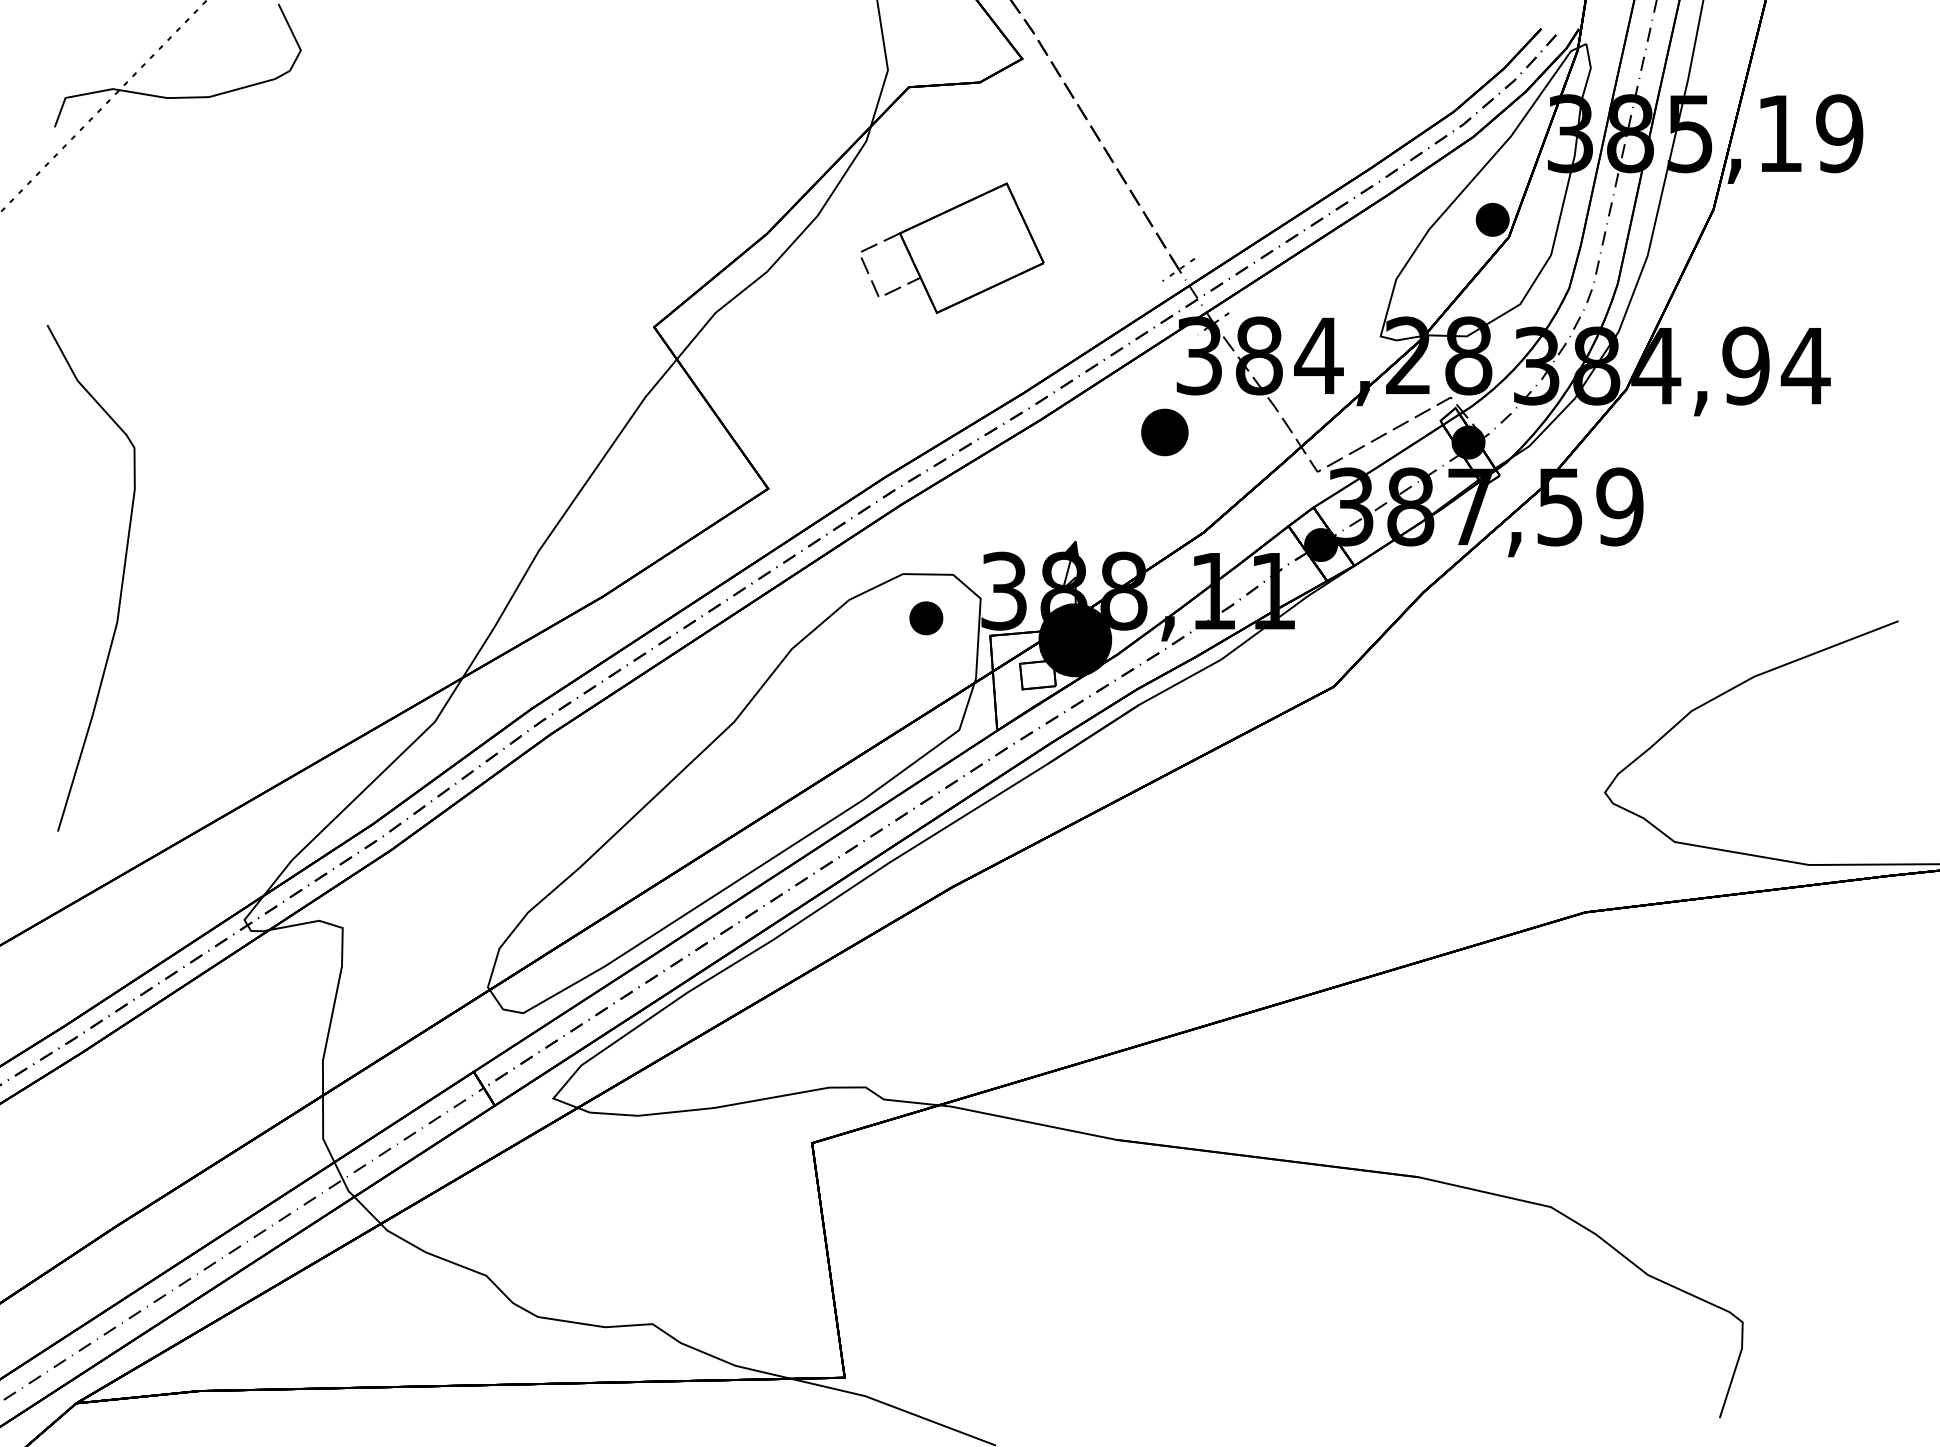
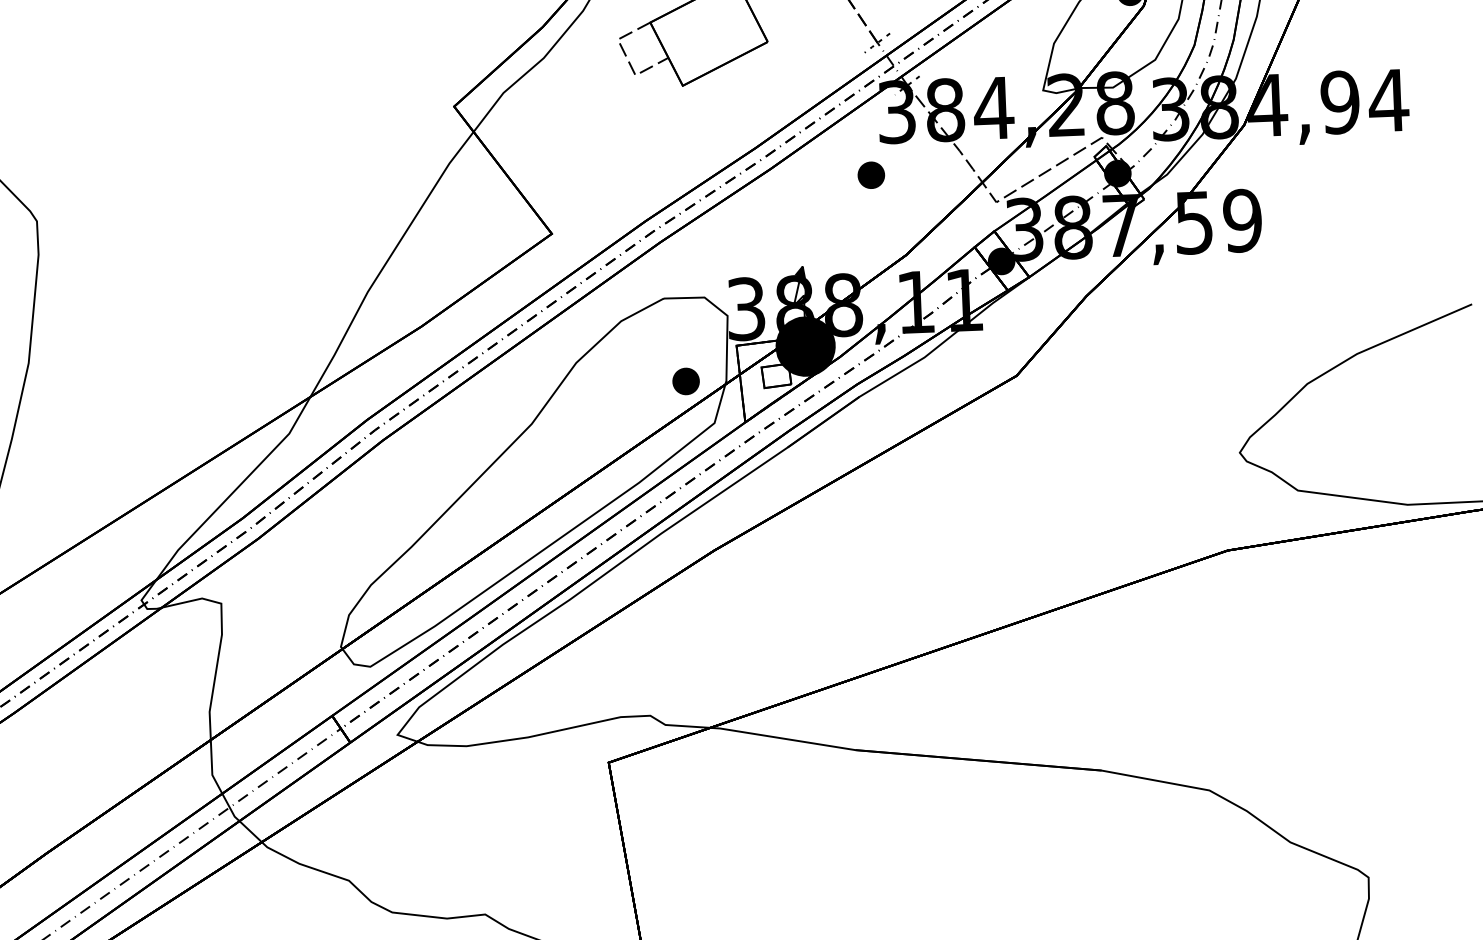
part: (1164, 432) -> (871, 175), size x0.71
part: (926, 618) -> (686, 381), moved

